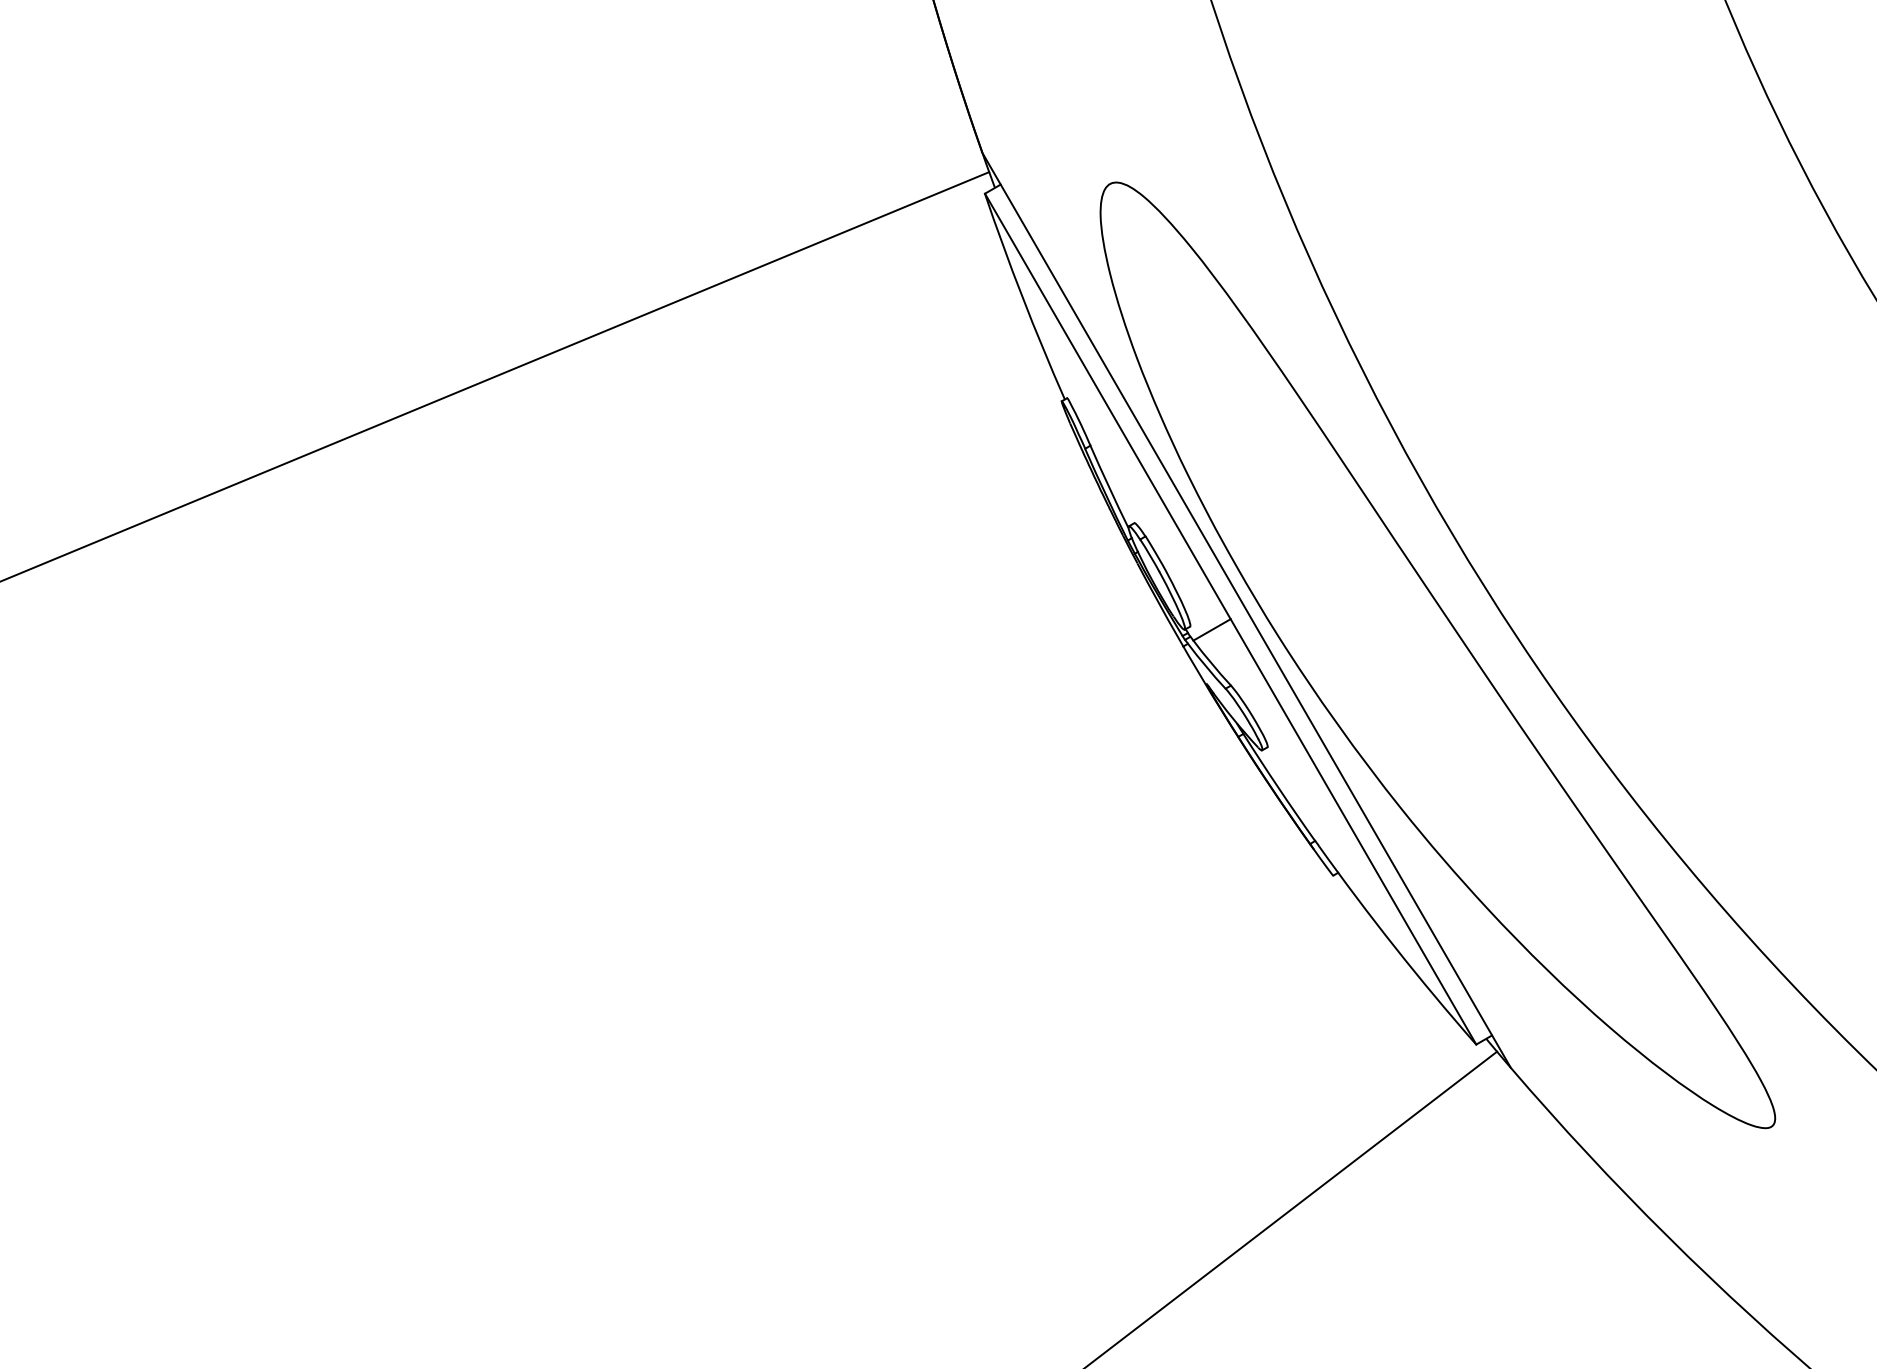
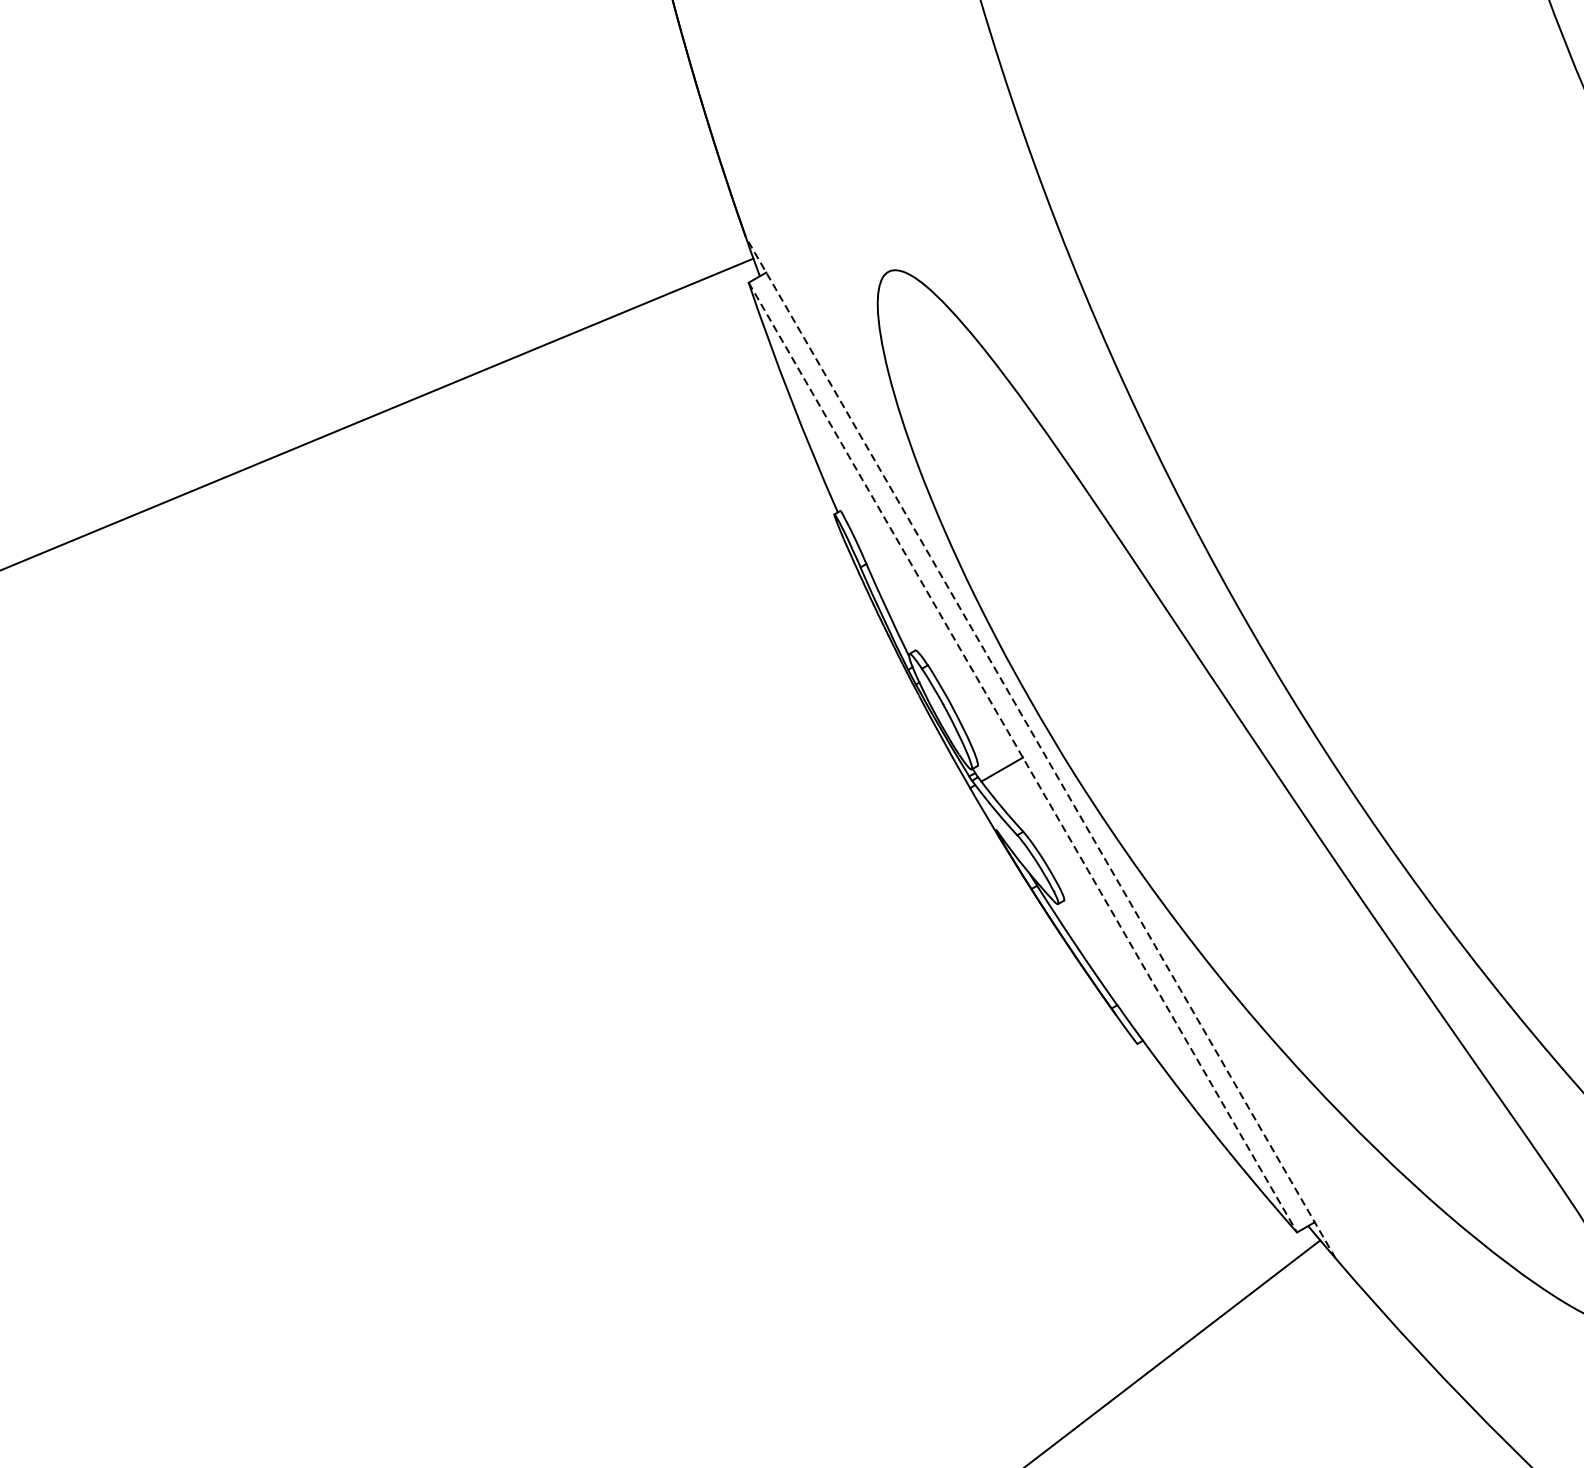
line: (1246, 610) -> (1040, 747), solid -> dashed
line: (1230, 619) -> (1022, 757), solid -> dashed

